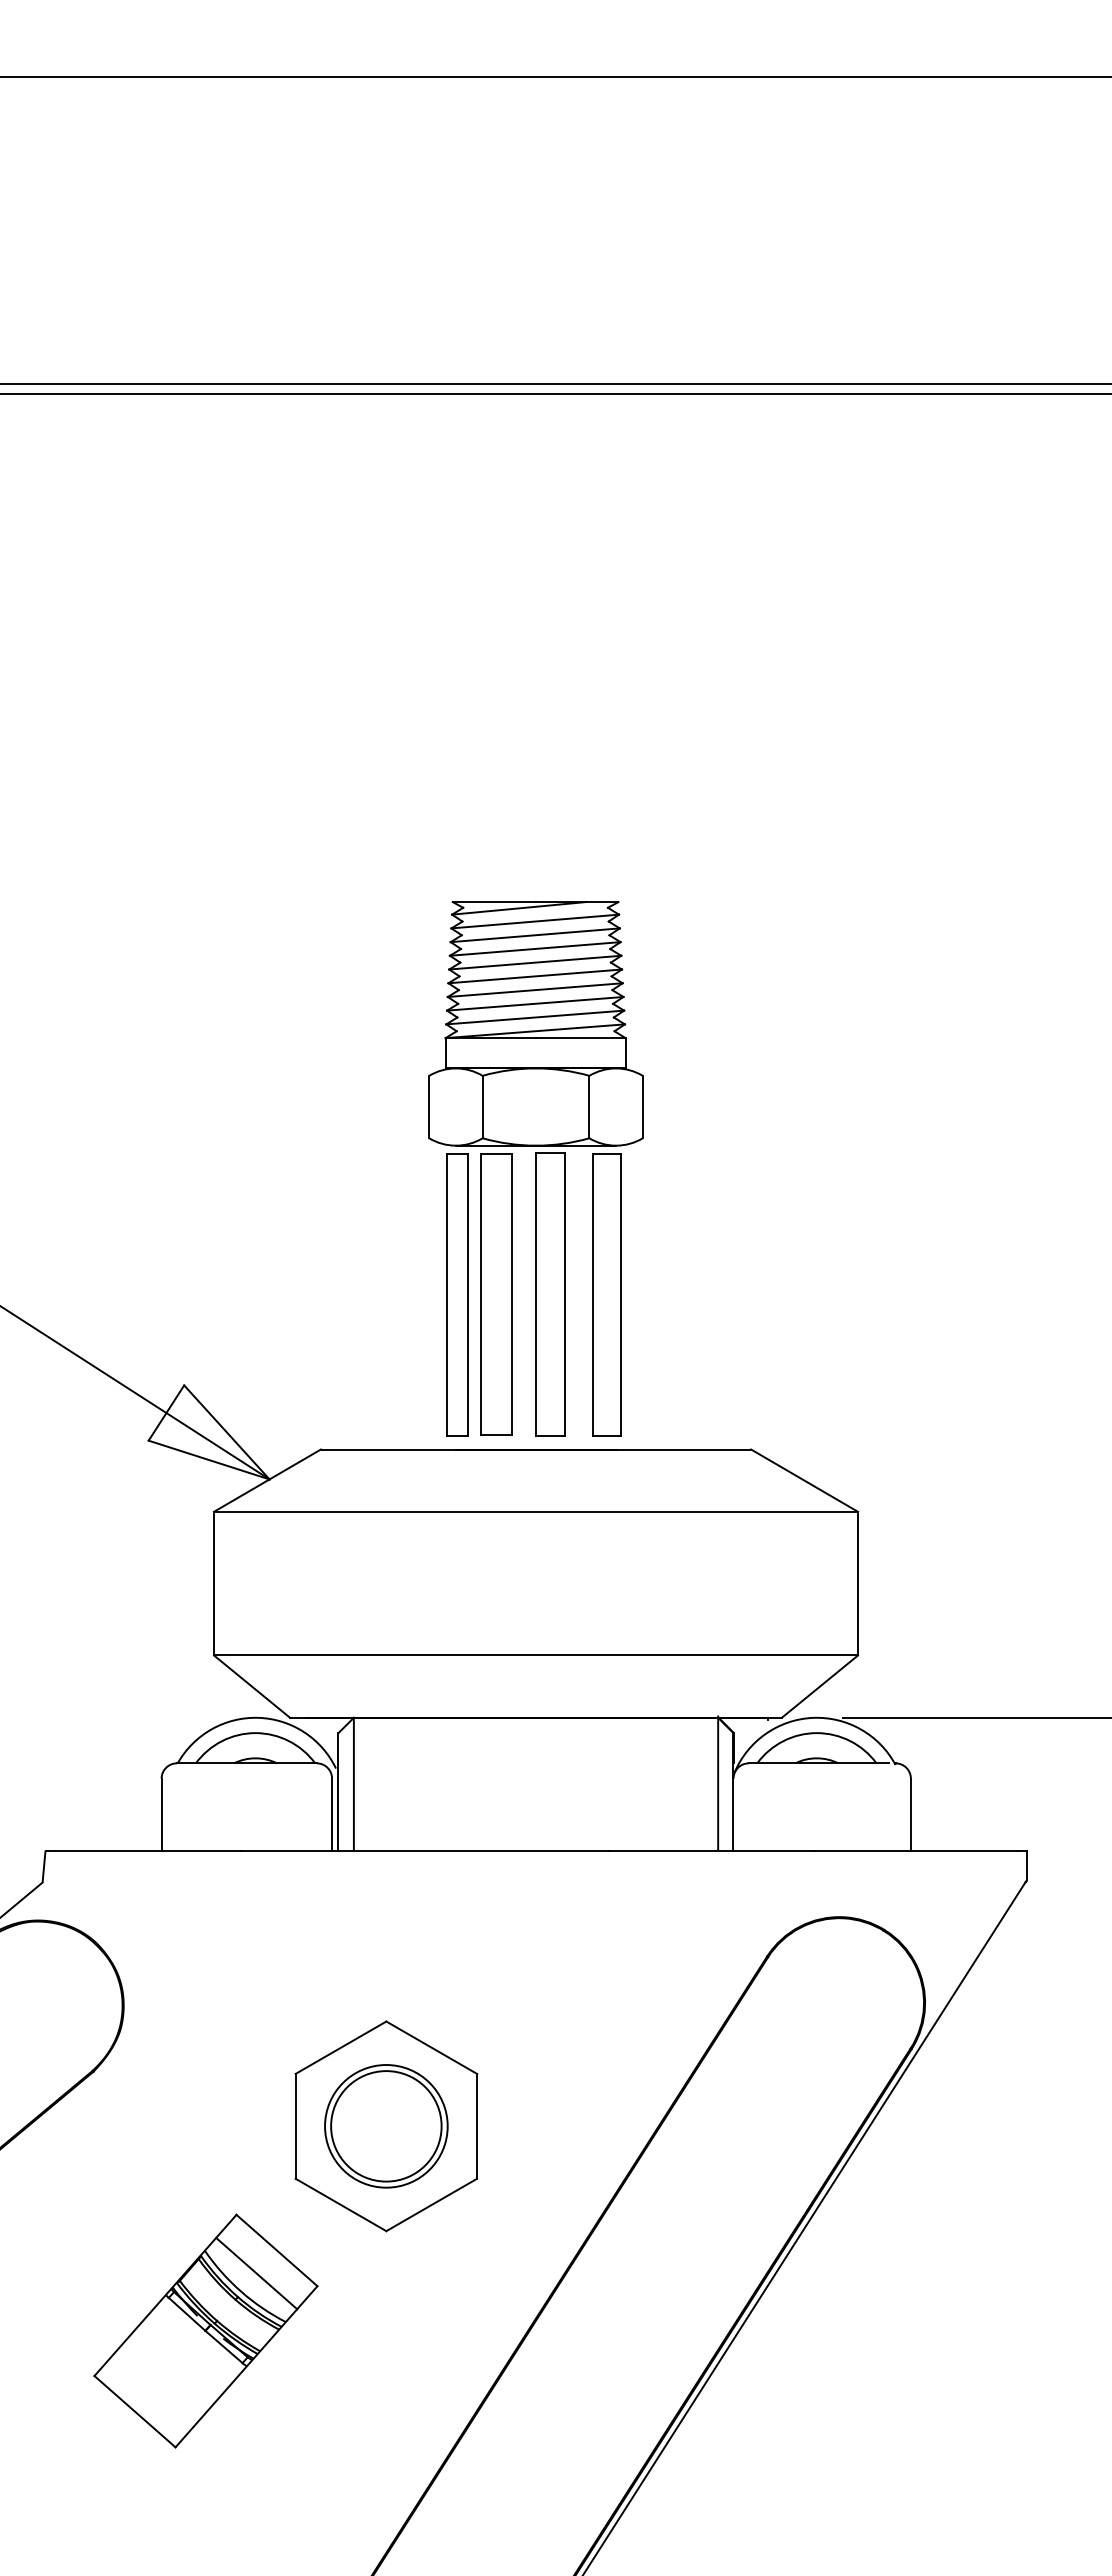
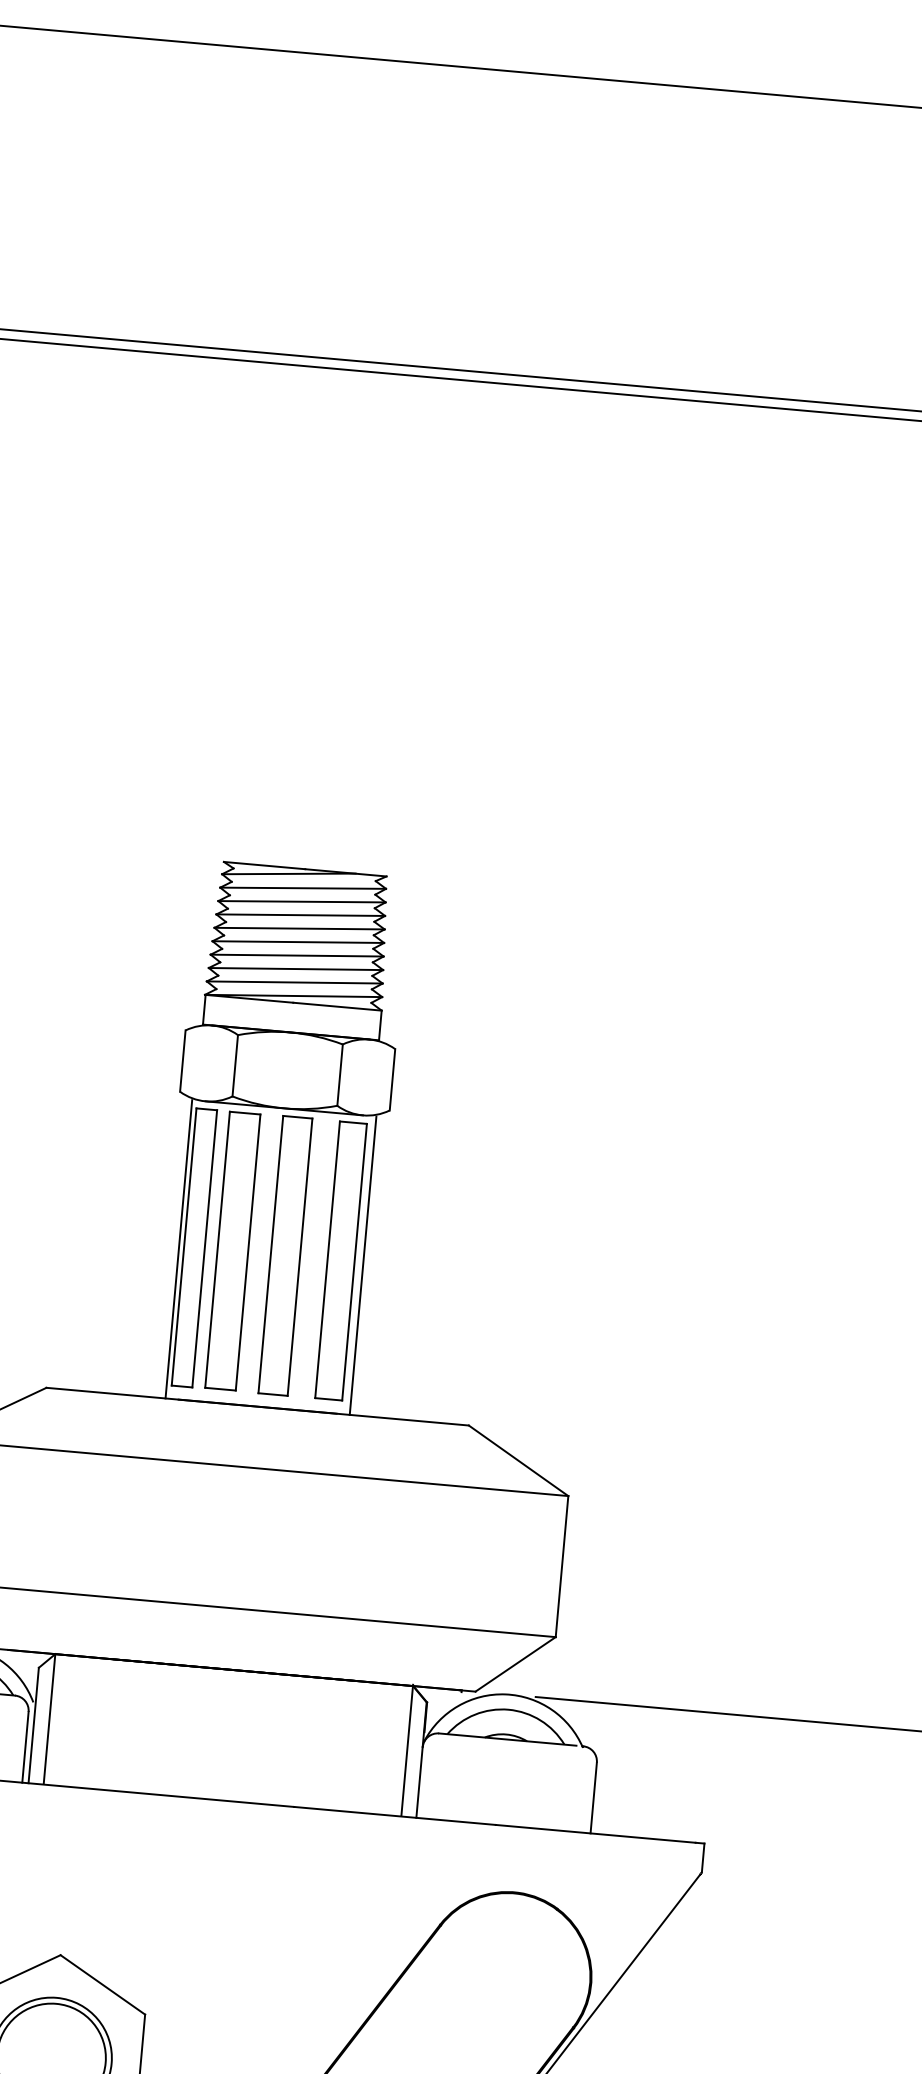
line: (442, 1297) -> (179, 1249), added
line: (629, 1297) -> (362, 1265), added

